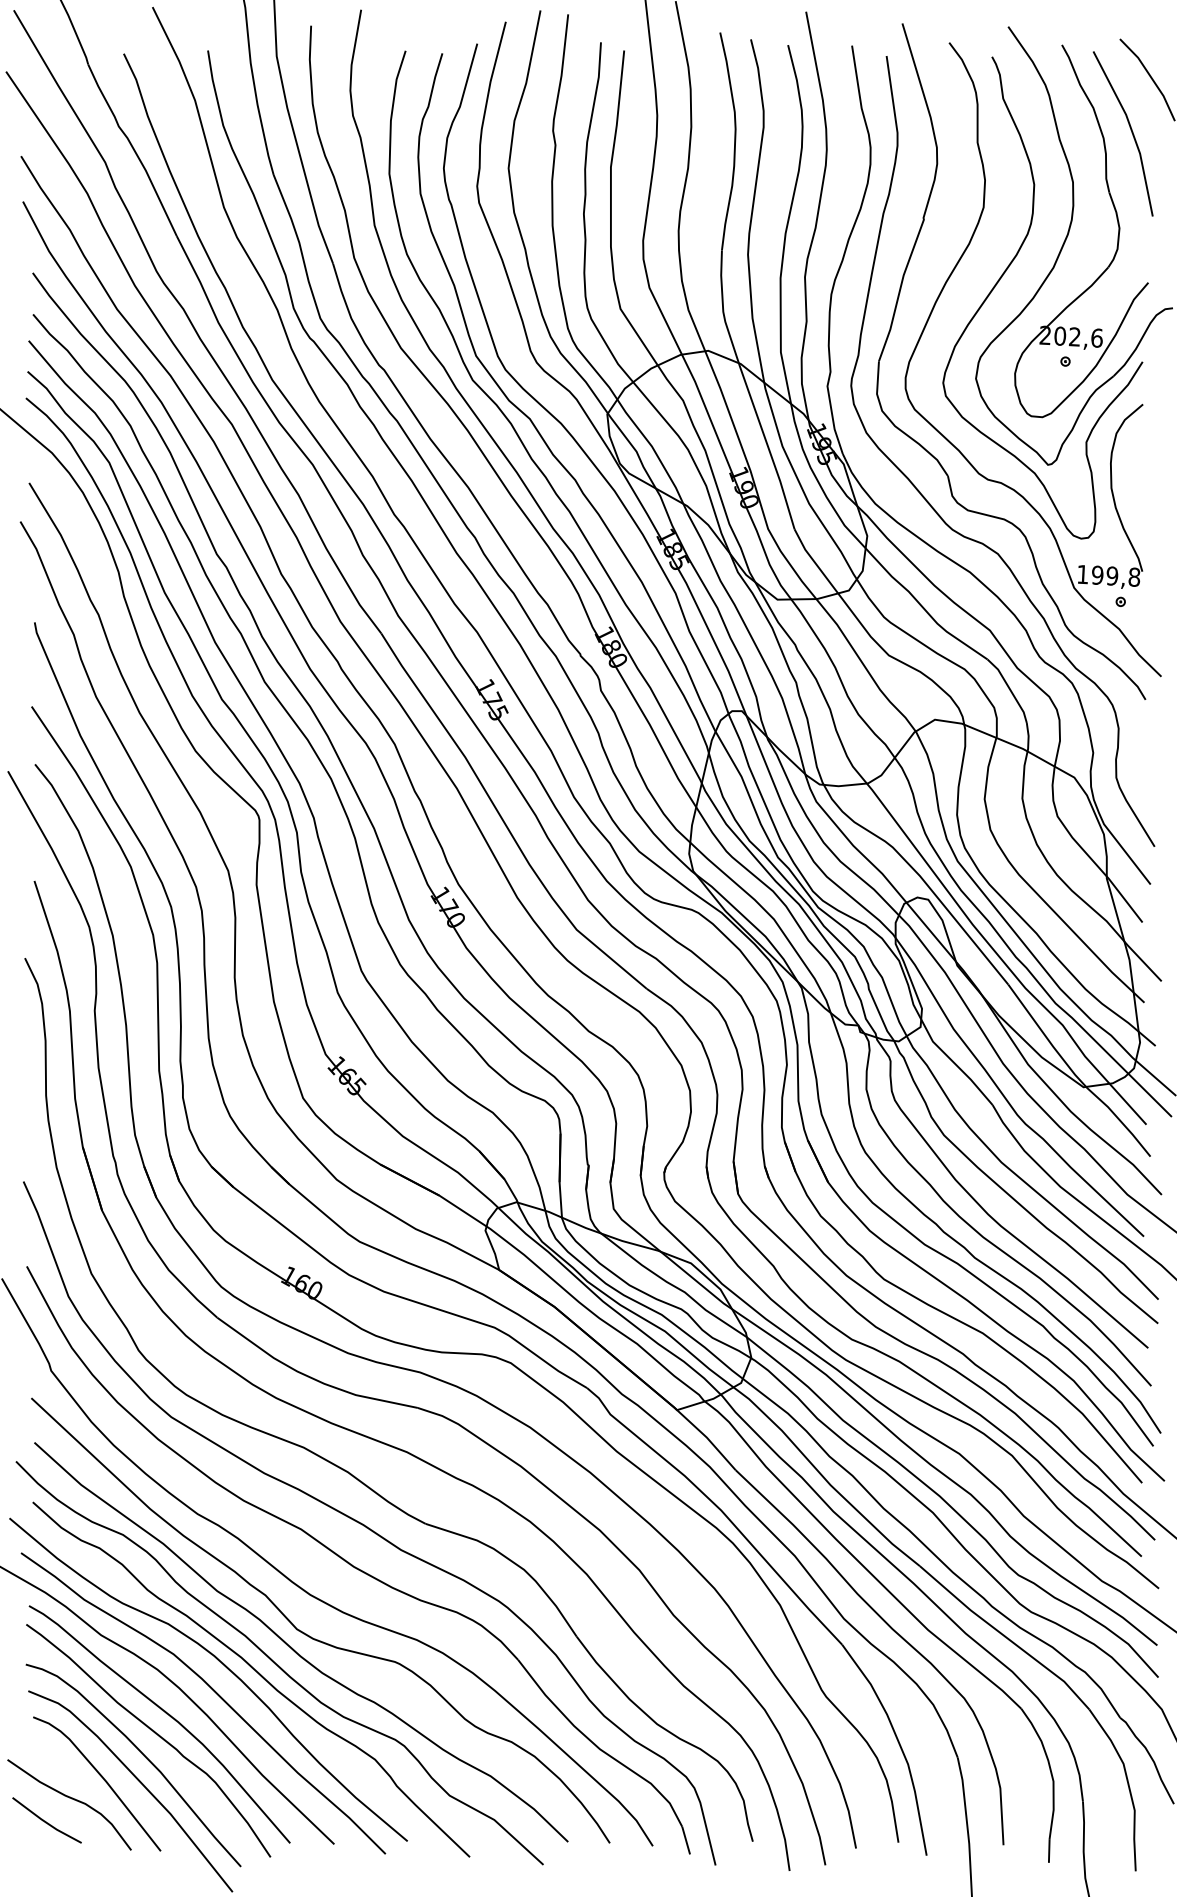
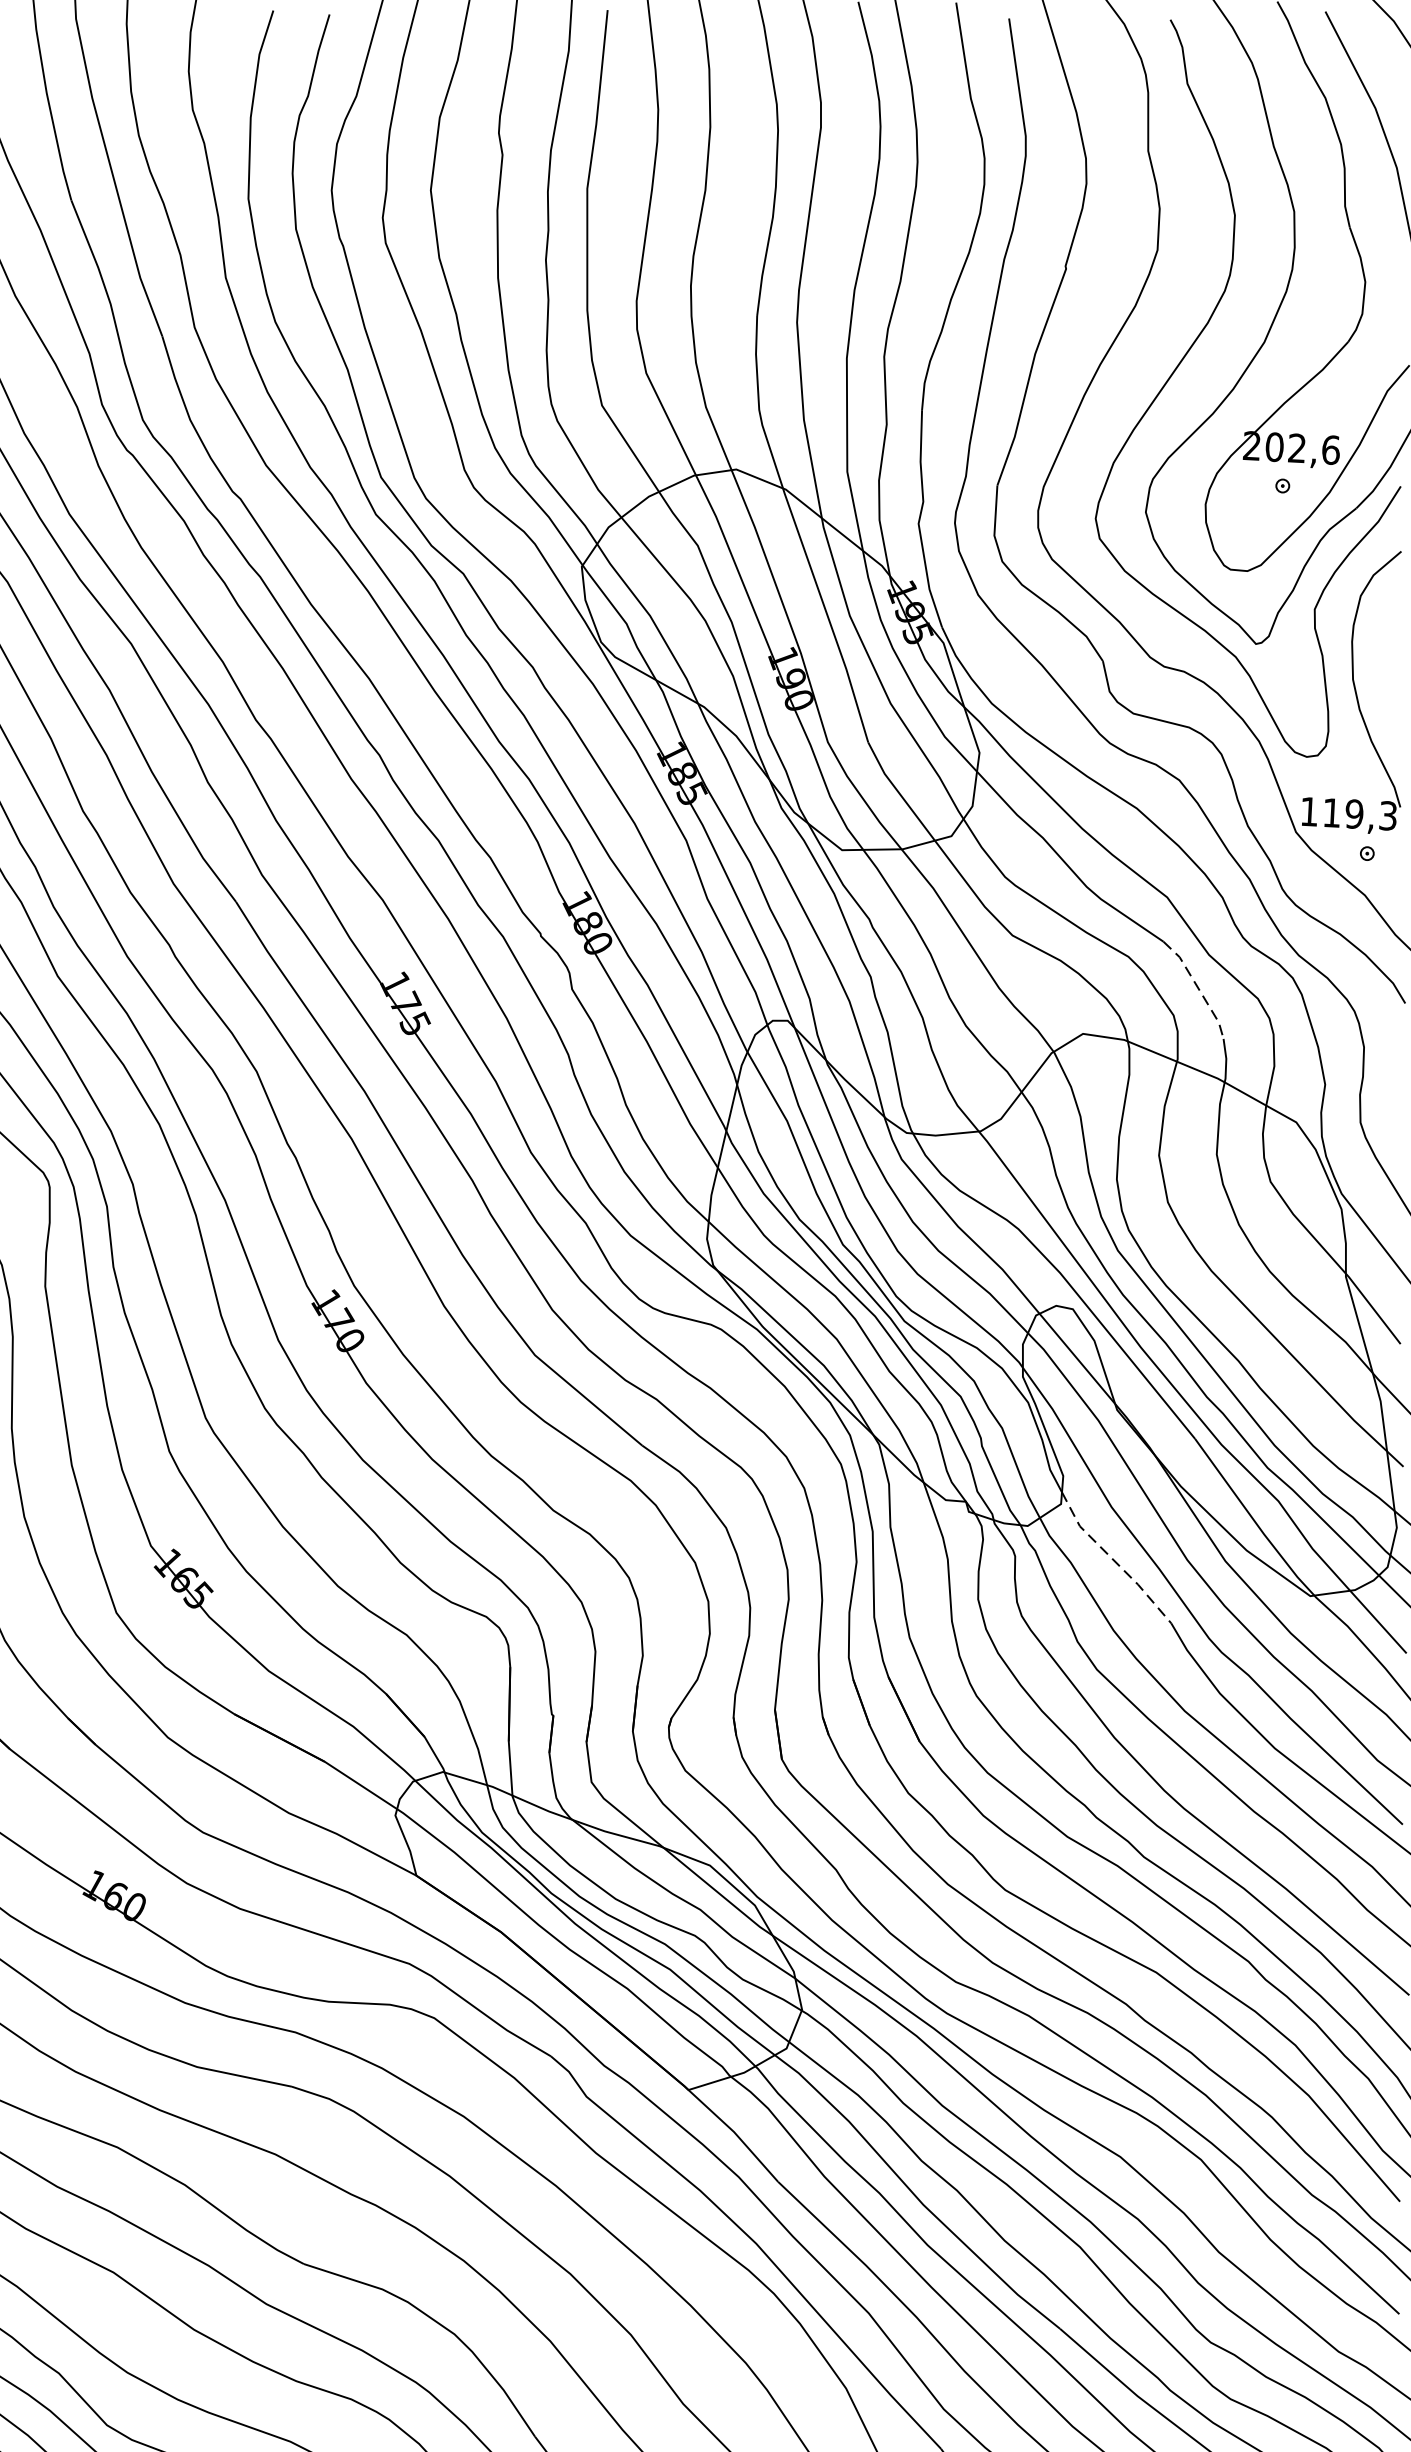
text: (1116, 575) -> (1360, 813), 199,8 -> 119,3
line: (1010, 690) -> (1198, 989), solid -> dashed
line: (954, 1063) -> (1112, 1559), solid -> dashed

